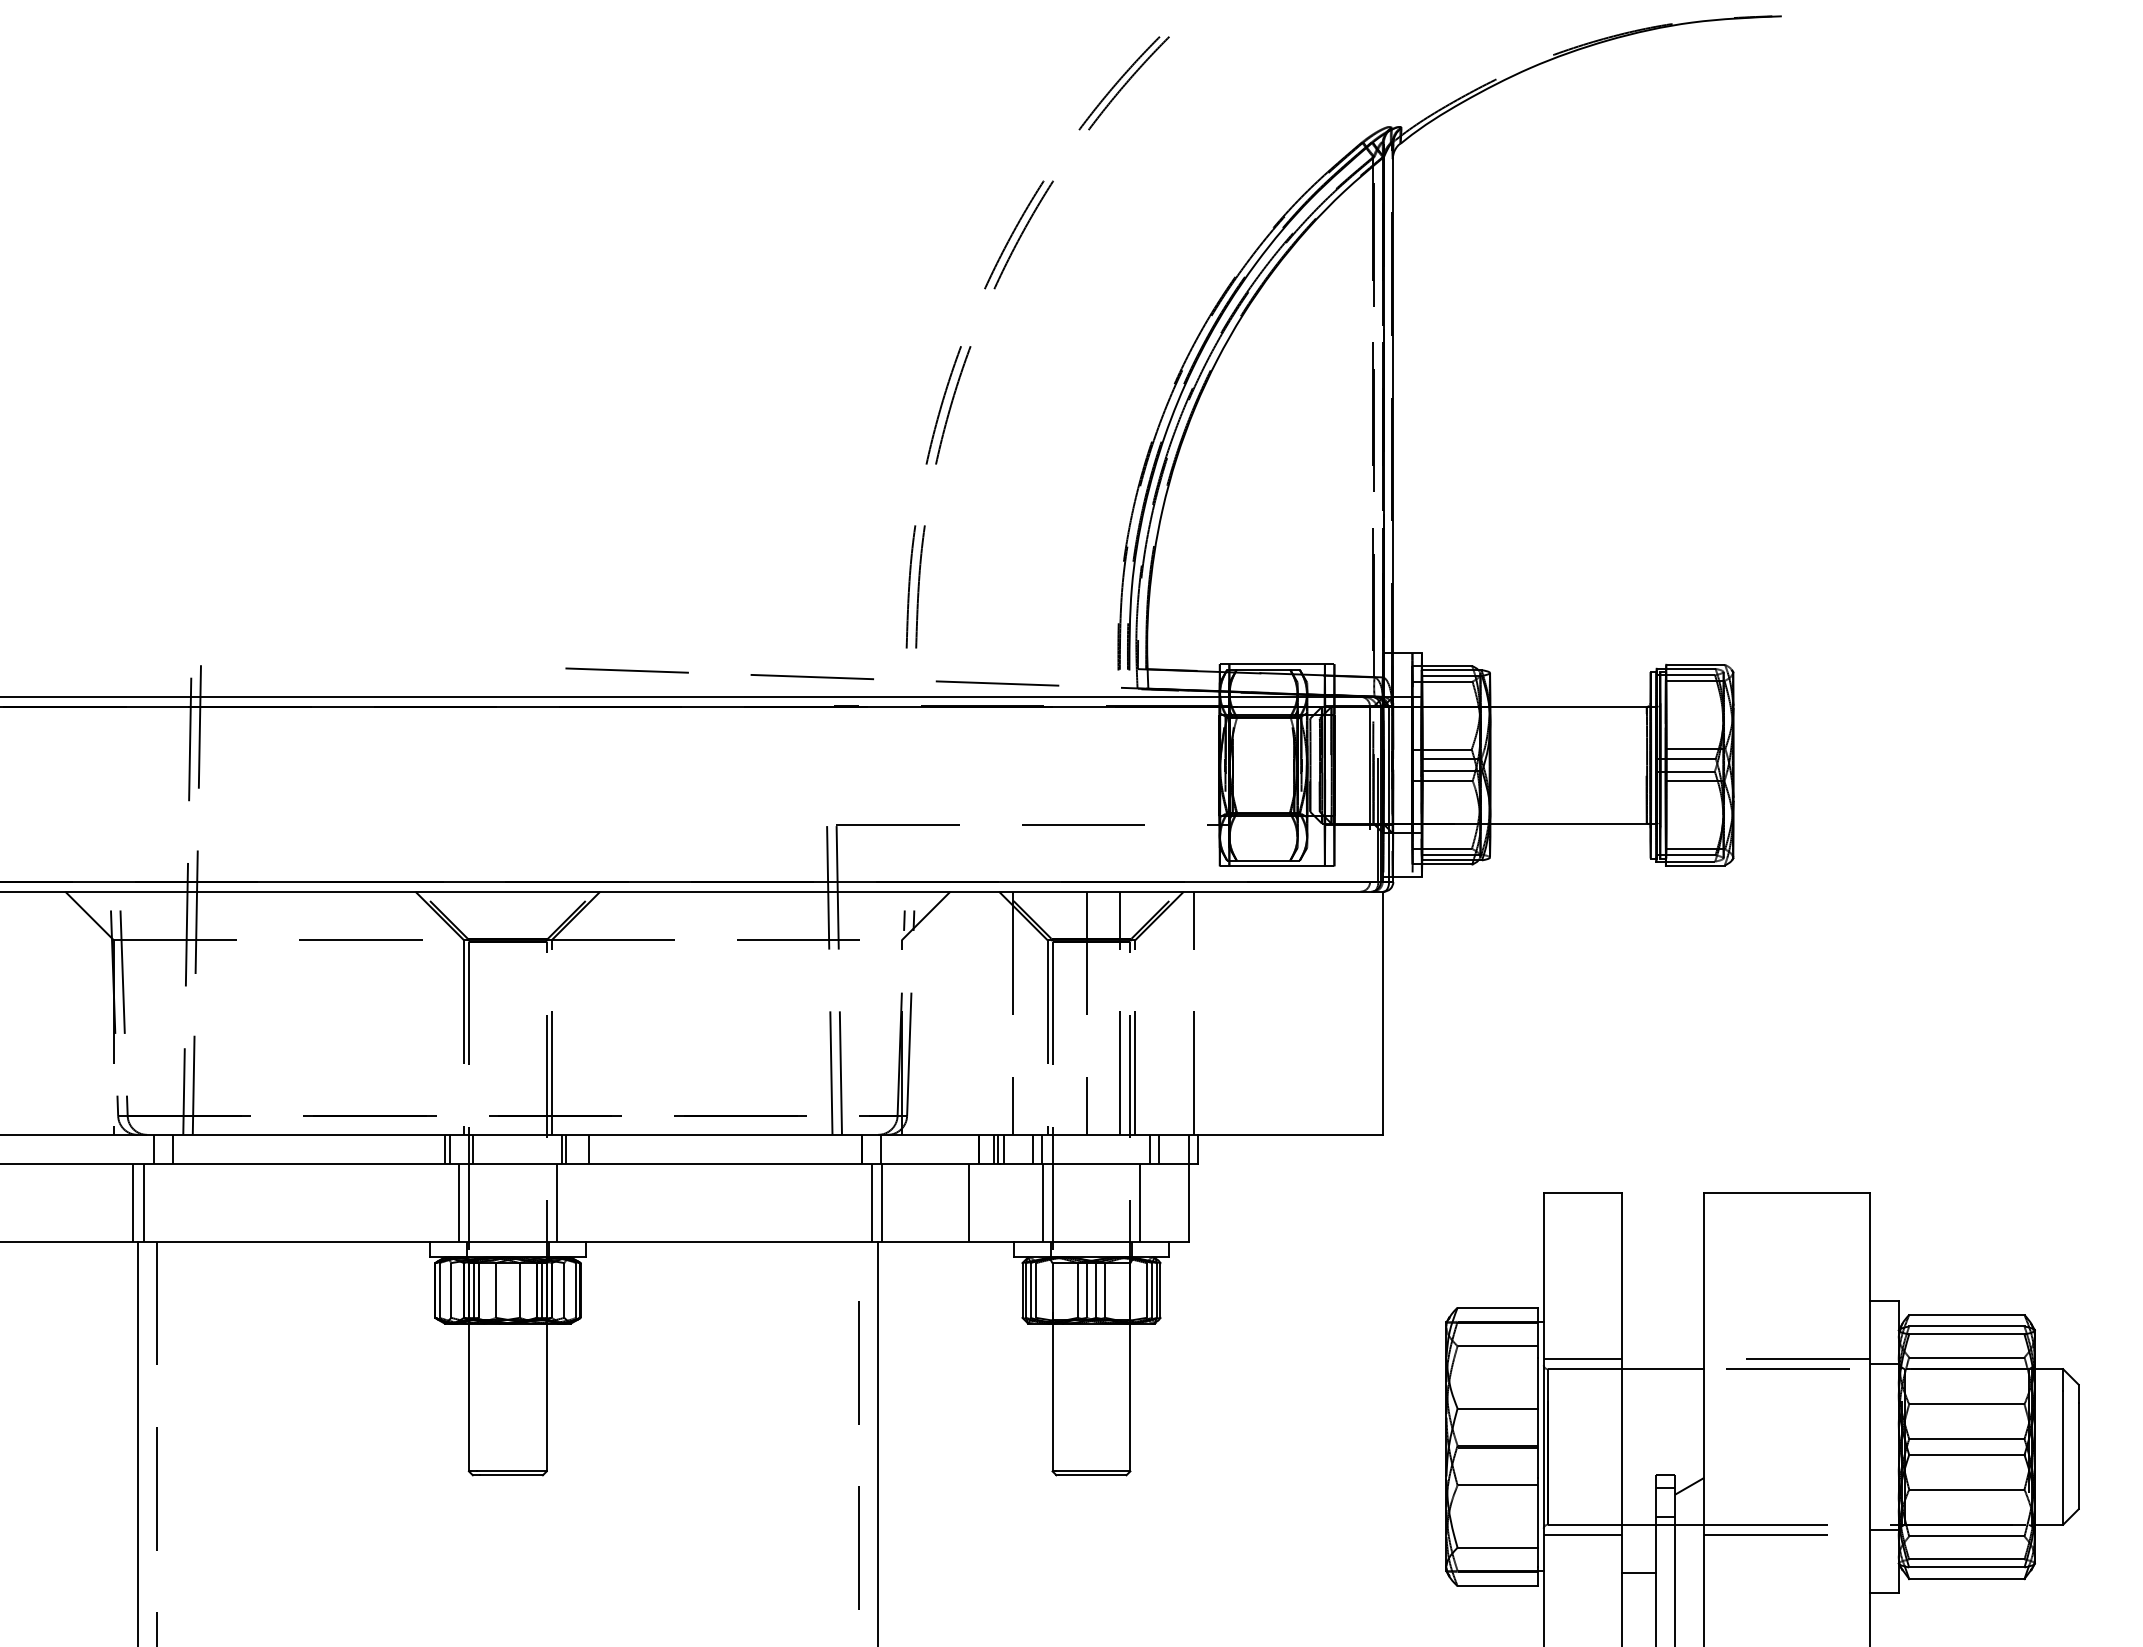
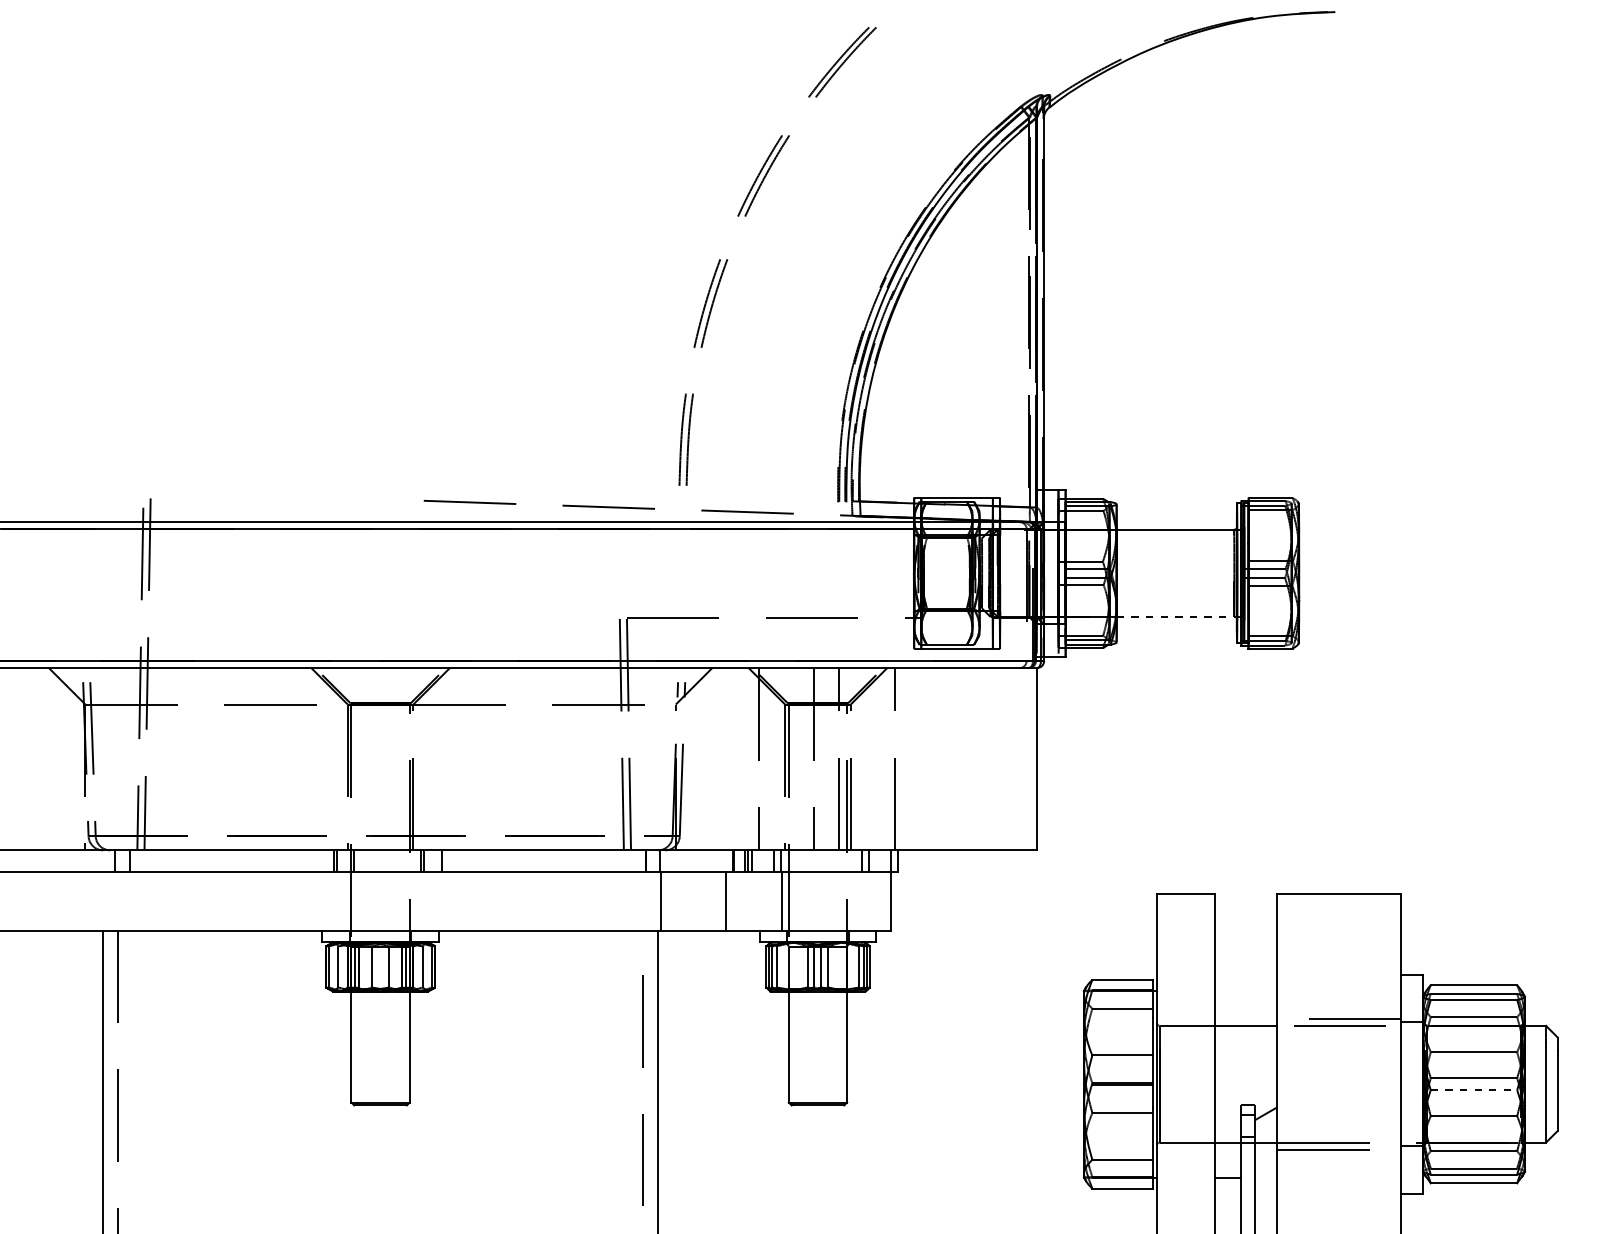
line: (1573, 823) -> (1179, 617), solid -> dashed
line: (133, 1202) -> (100, 901), removed
line: (143, 1202) -> (107, 901), removed
line: (459, 1202) -> (344, 901), removed
line: (556, 1202) -> (417, 901), removed
line: (871, 1202) -> (653, 901), removed
line: (1140, 1202) -> (854, 901), removed
line: (1582, 1359) -> (1185, 1018), removed
line: (1966, 1454) -> (1473, 1089), solid -> dashed
line: (1582, 1534) -> (1185, 1149), removed

